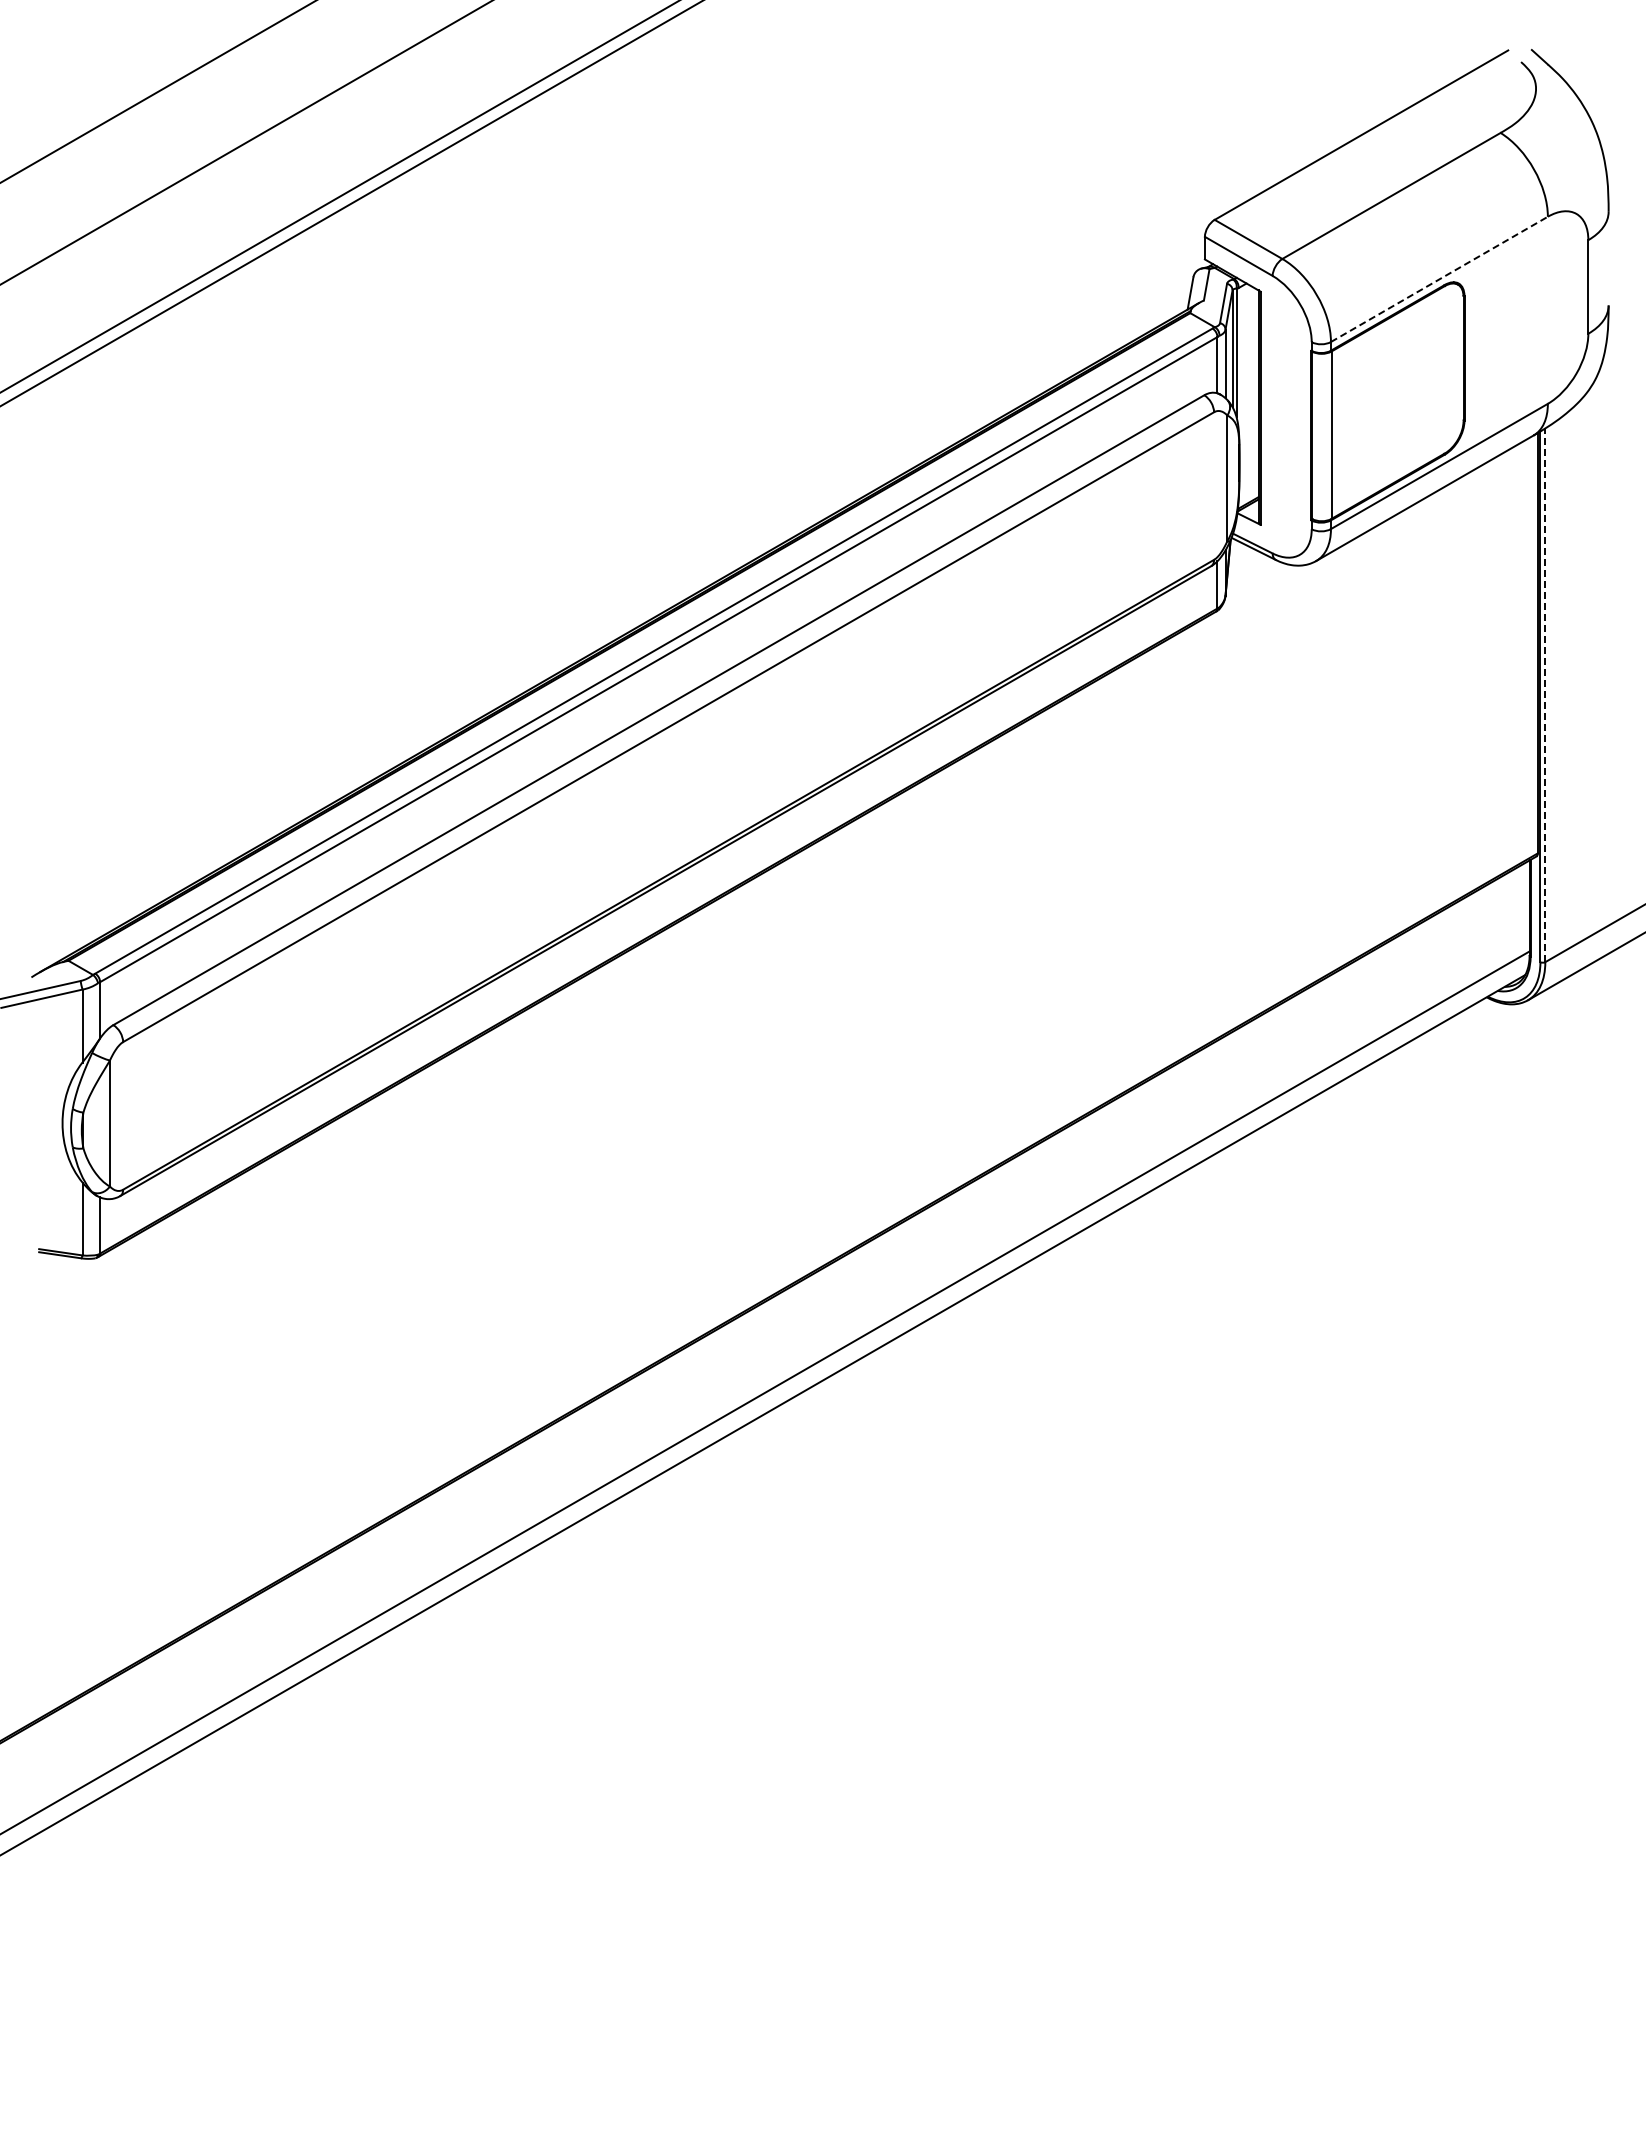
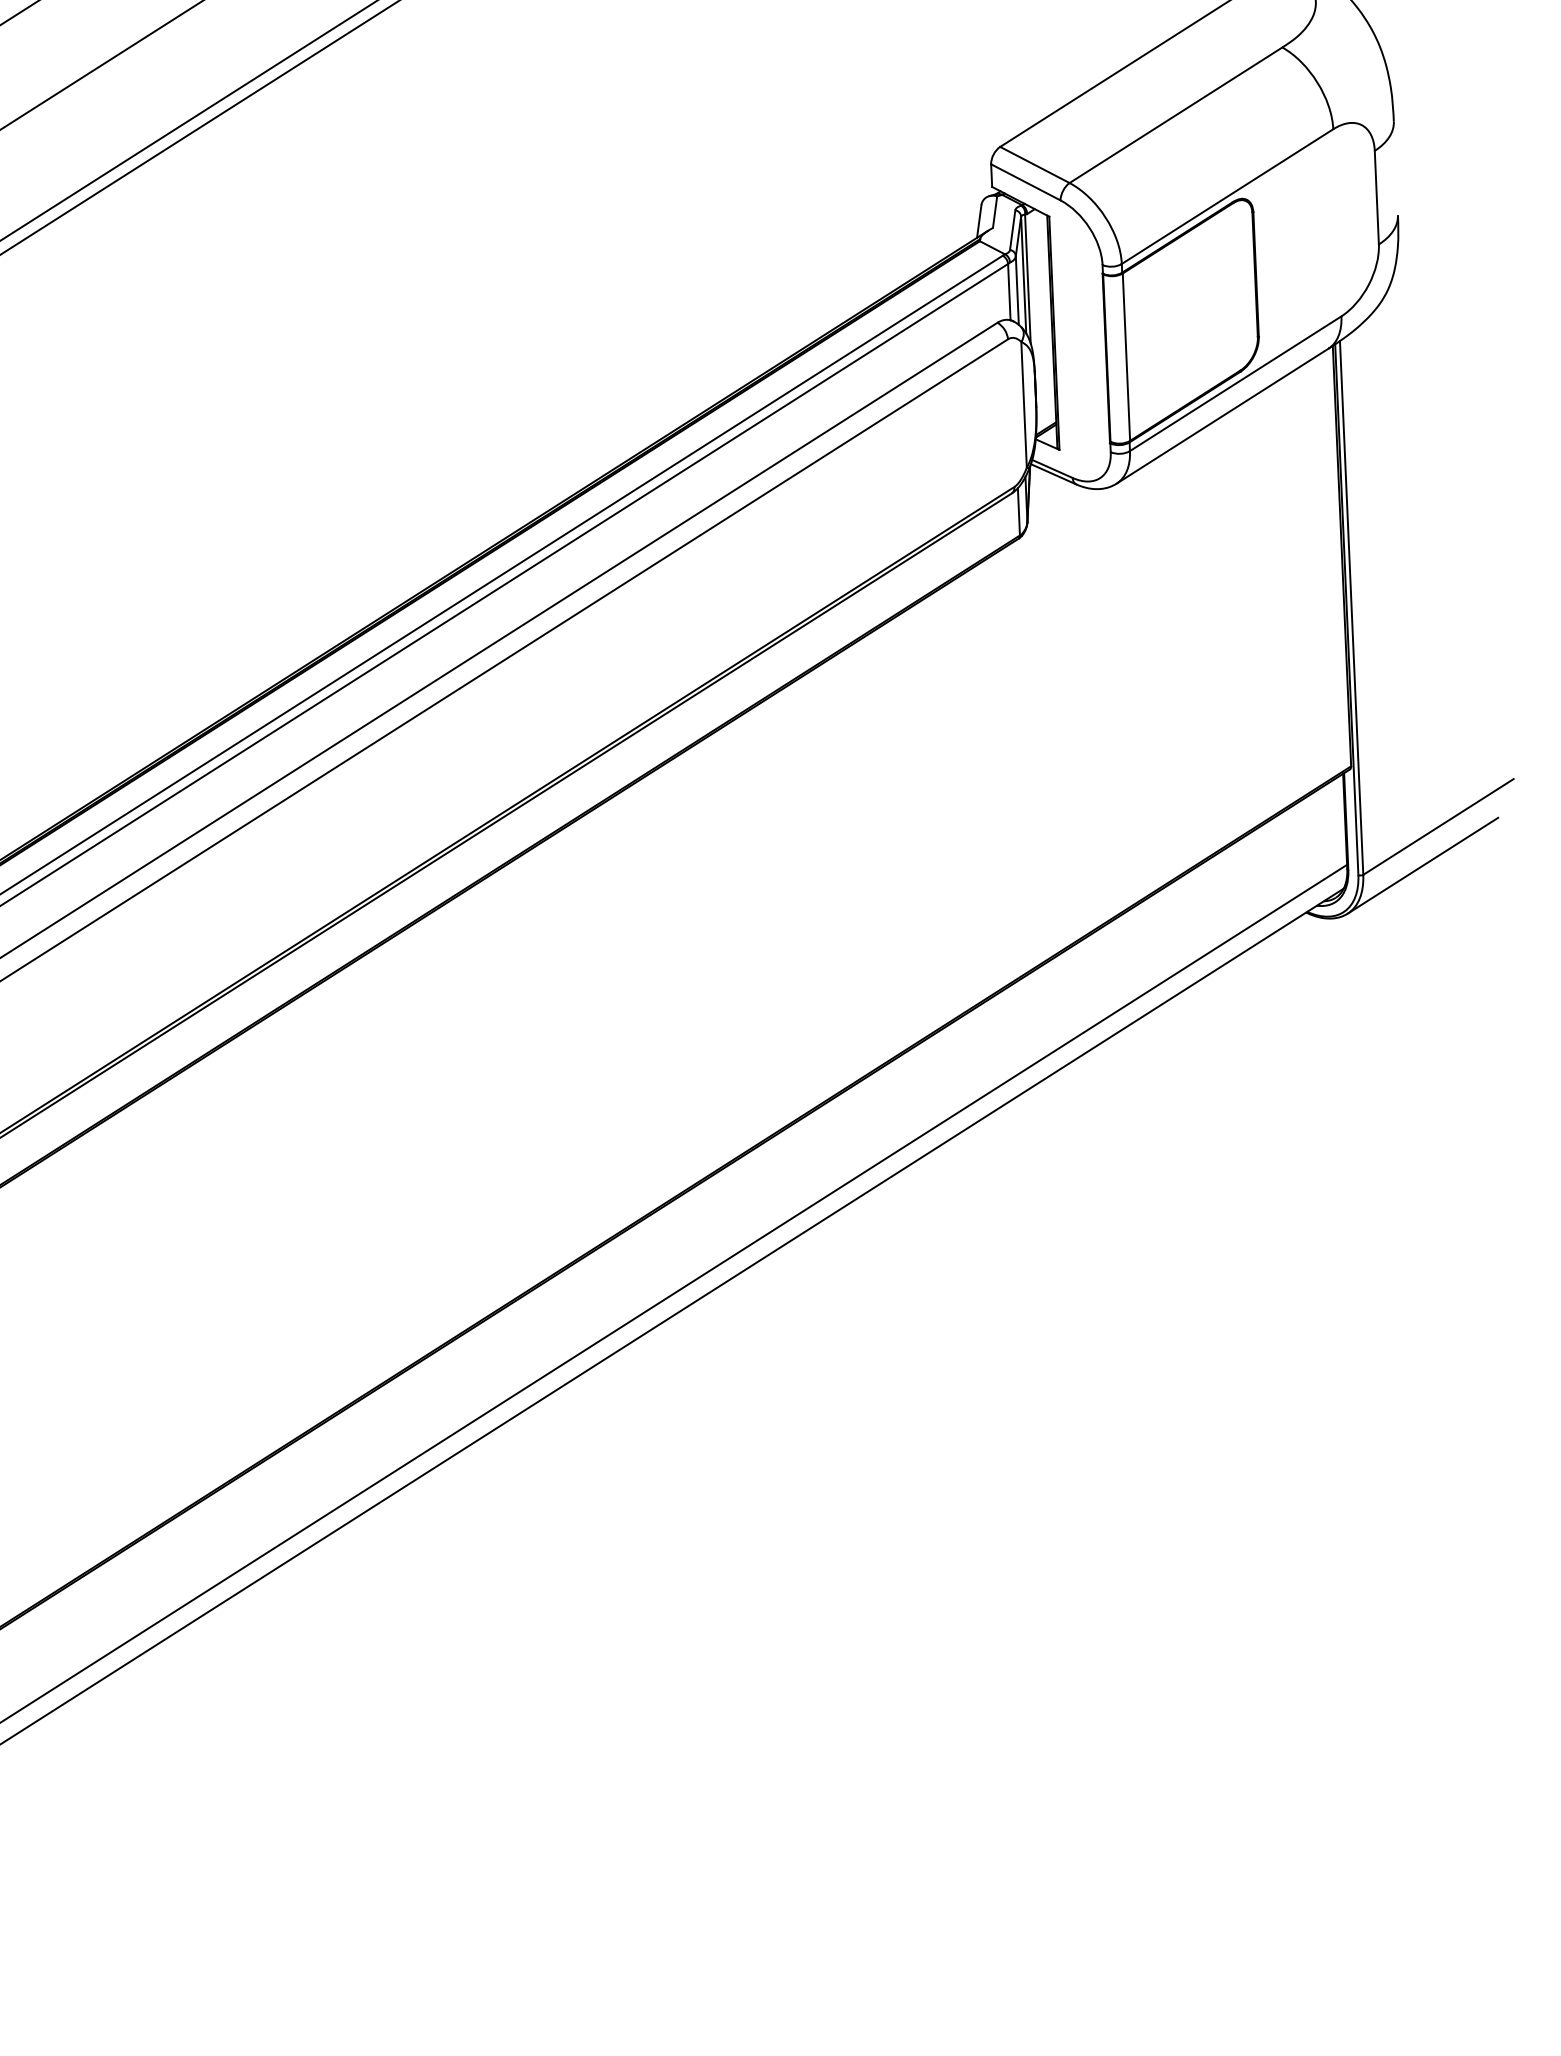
line: (1439, 279) -> (1227, 196), dashed -> solid
line: (1545, 695) -> (1351, 608), dashed -> solid

